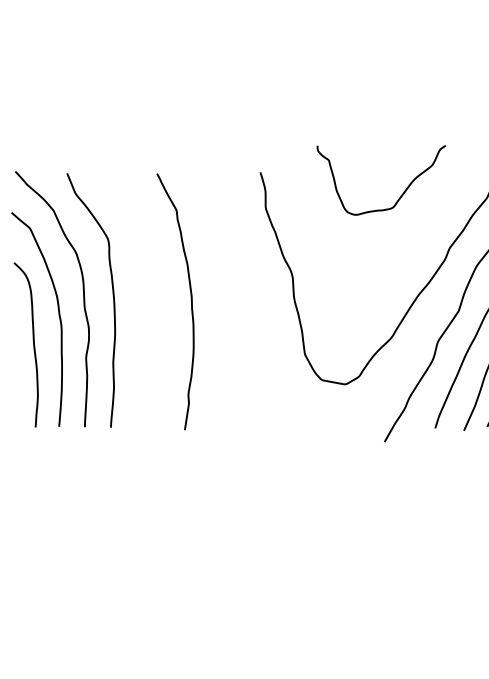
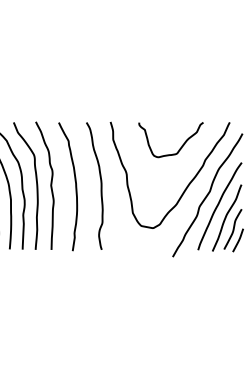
curve: (397, 197) -> (179, 148), moved
curve: (140, 299) -> (50, 185), added
curve: (240, 299) -> (100, 185), added

